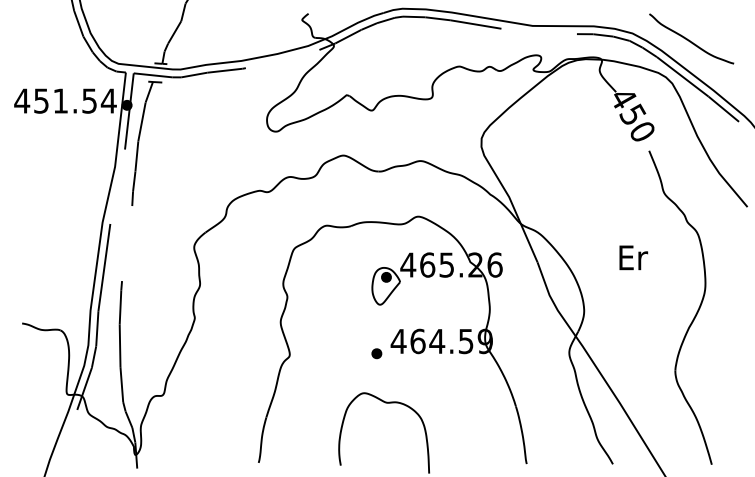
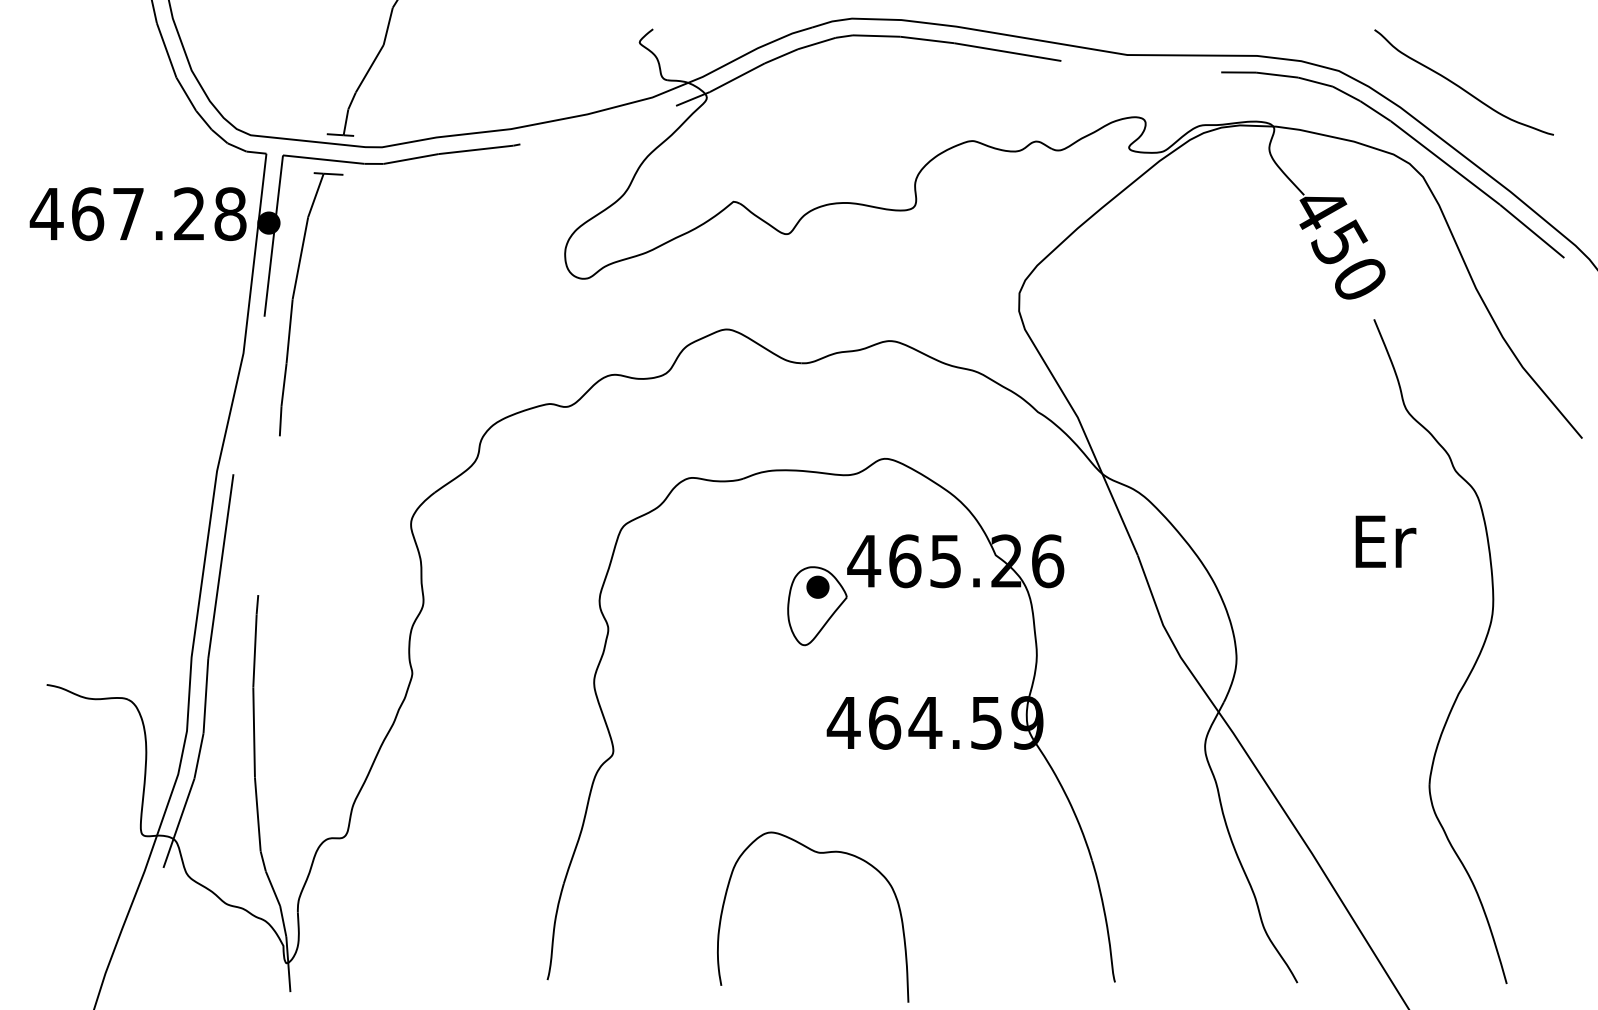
text: (75, 100) -> (159, 212), 451.54 -> 467.28
text: (633, 257) -> (1385, 540), moved
part: (376, 353) -> (796, 748), removed

